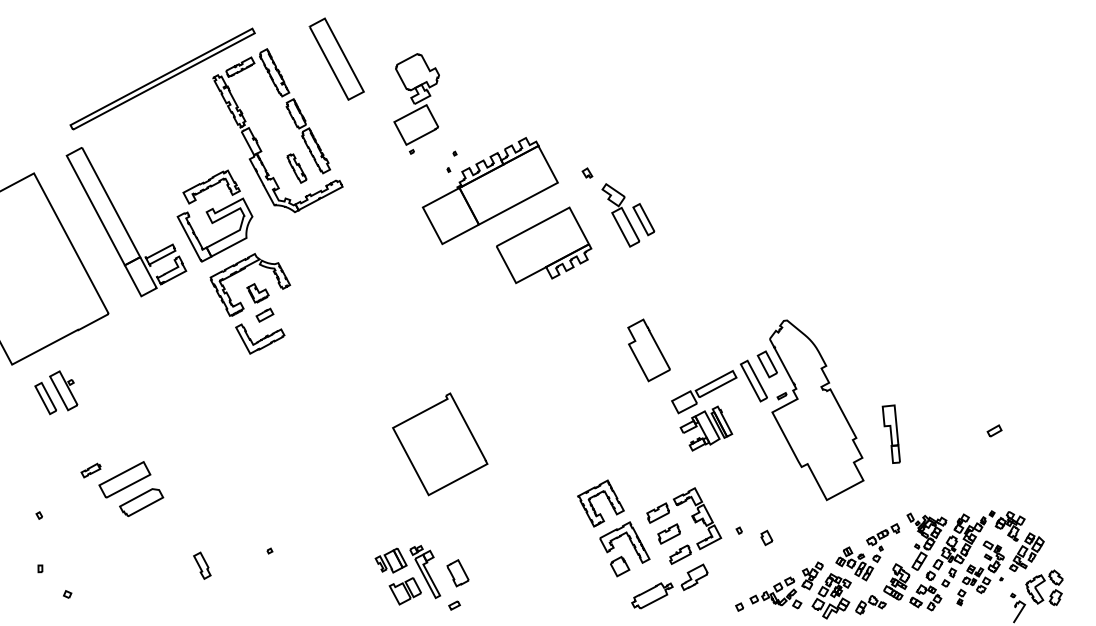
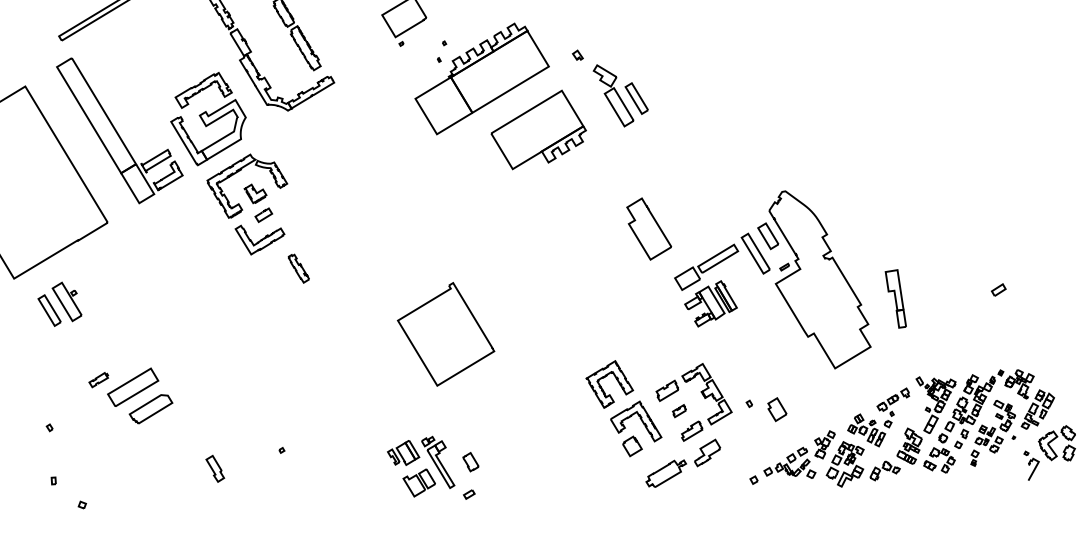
part: (296, 168) -> (298, 268), moved
part: (668, 533) -> (678, 410), size x0.6
part: (766, 537) -> (776, 409), size x1.6
part: (457, 573) -> (470, 462), size x0.7

